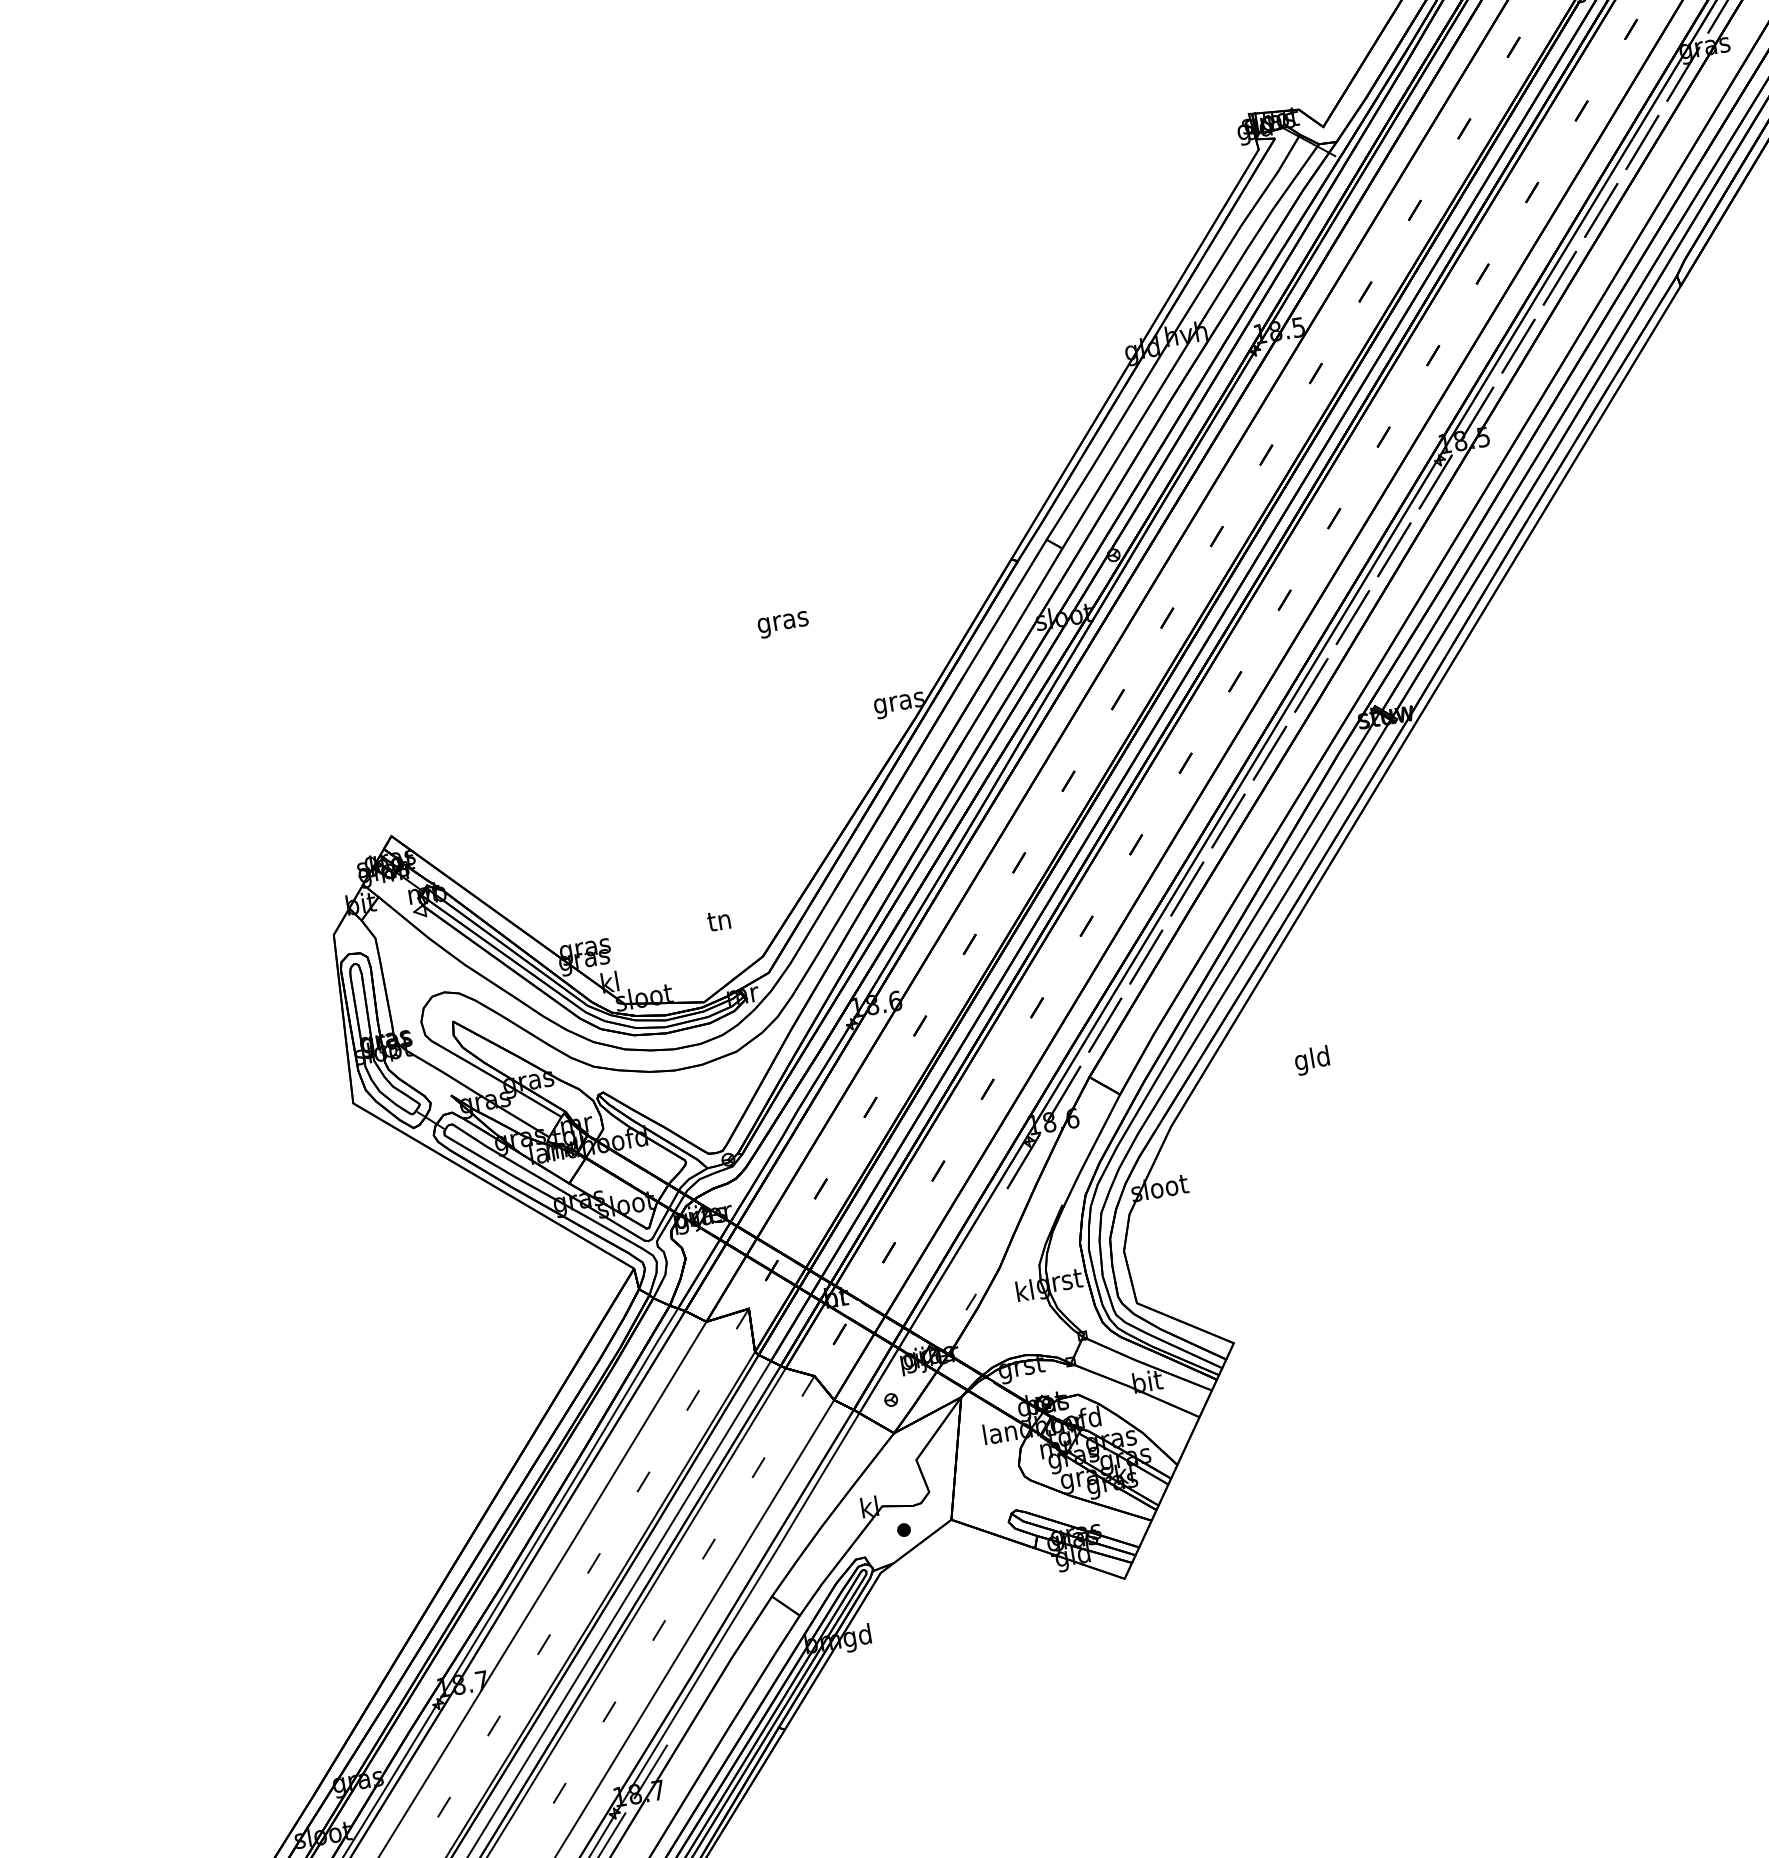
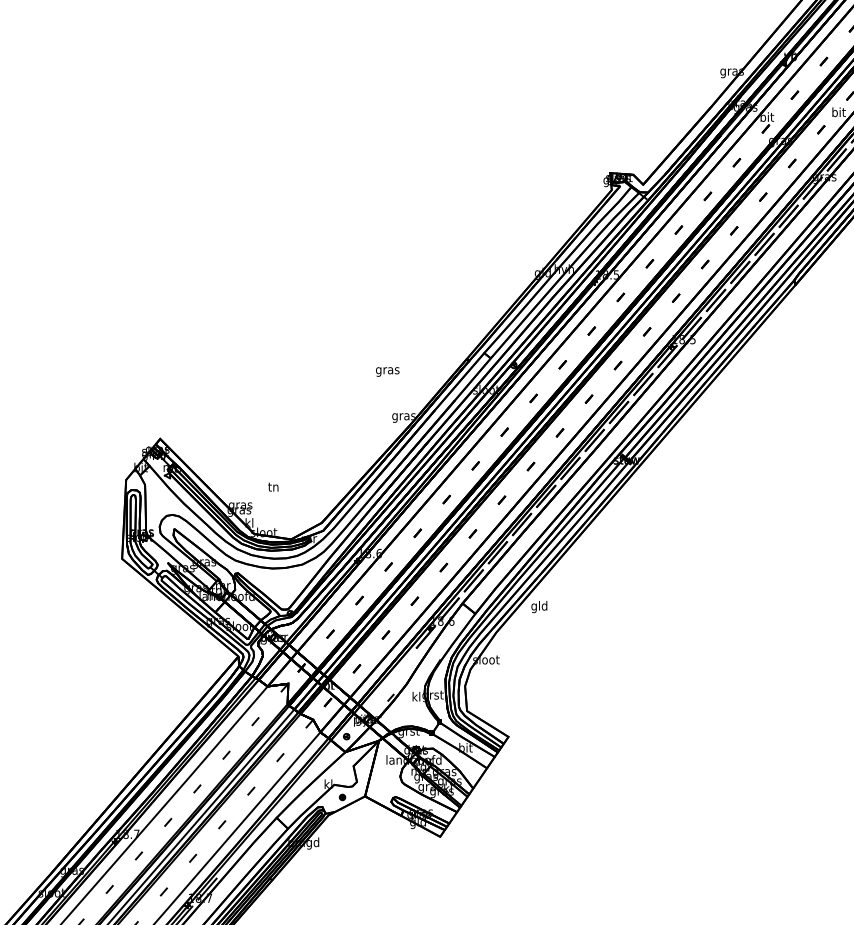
text: (782, 623) -> (387, 371), moved
text: (719, 919) -> (273, 486), moved
text: (1312, 1061) -> (539, 607), moved

